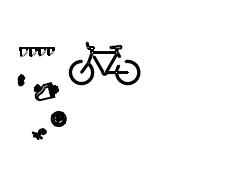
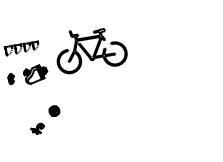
part: (46, 91) -> (36, 74), moved
part: (58, 118) -> (54, 110), size x0.7

